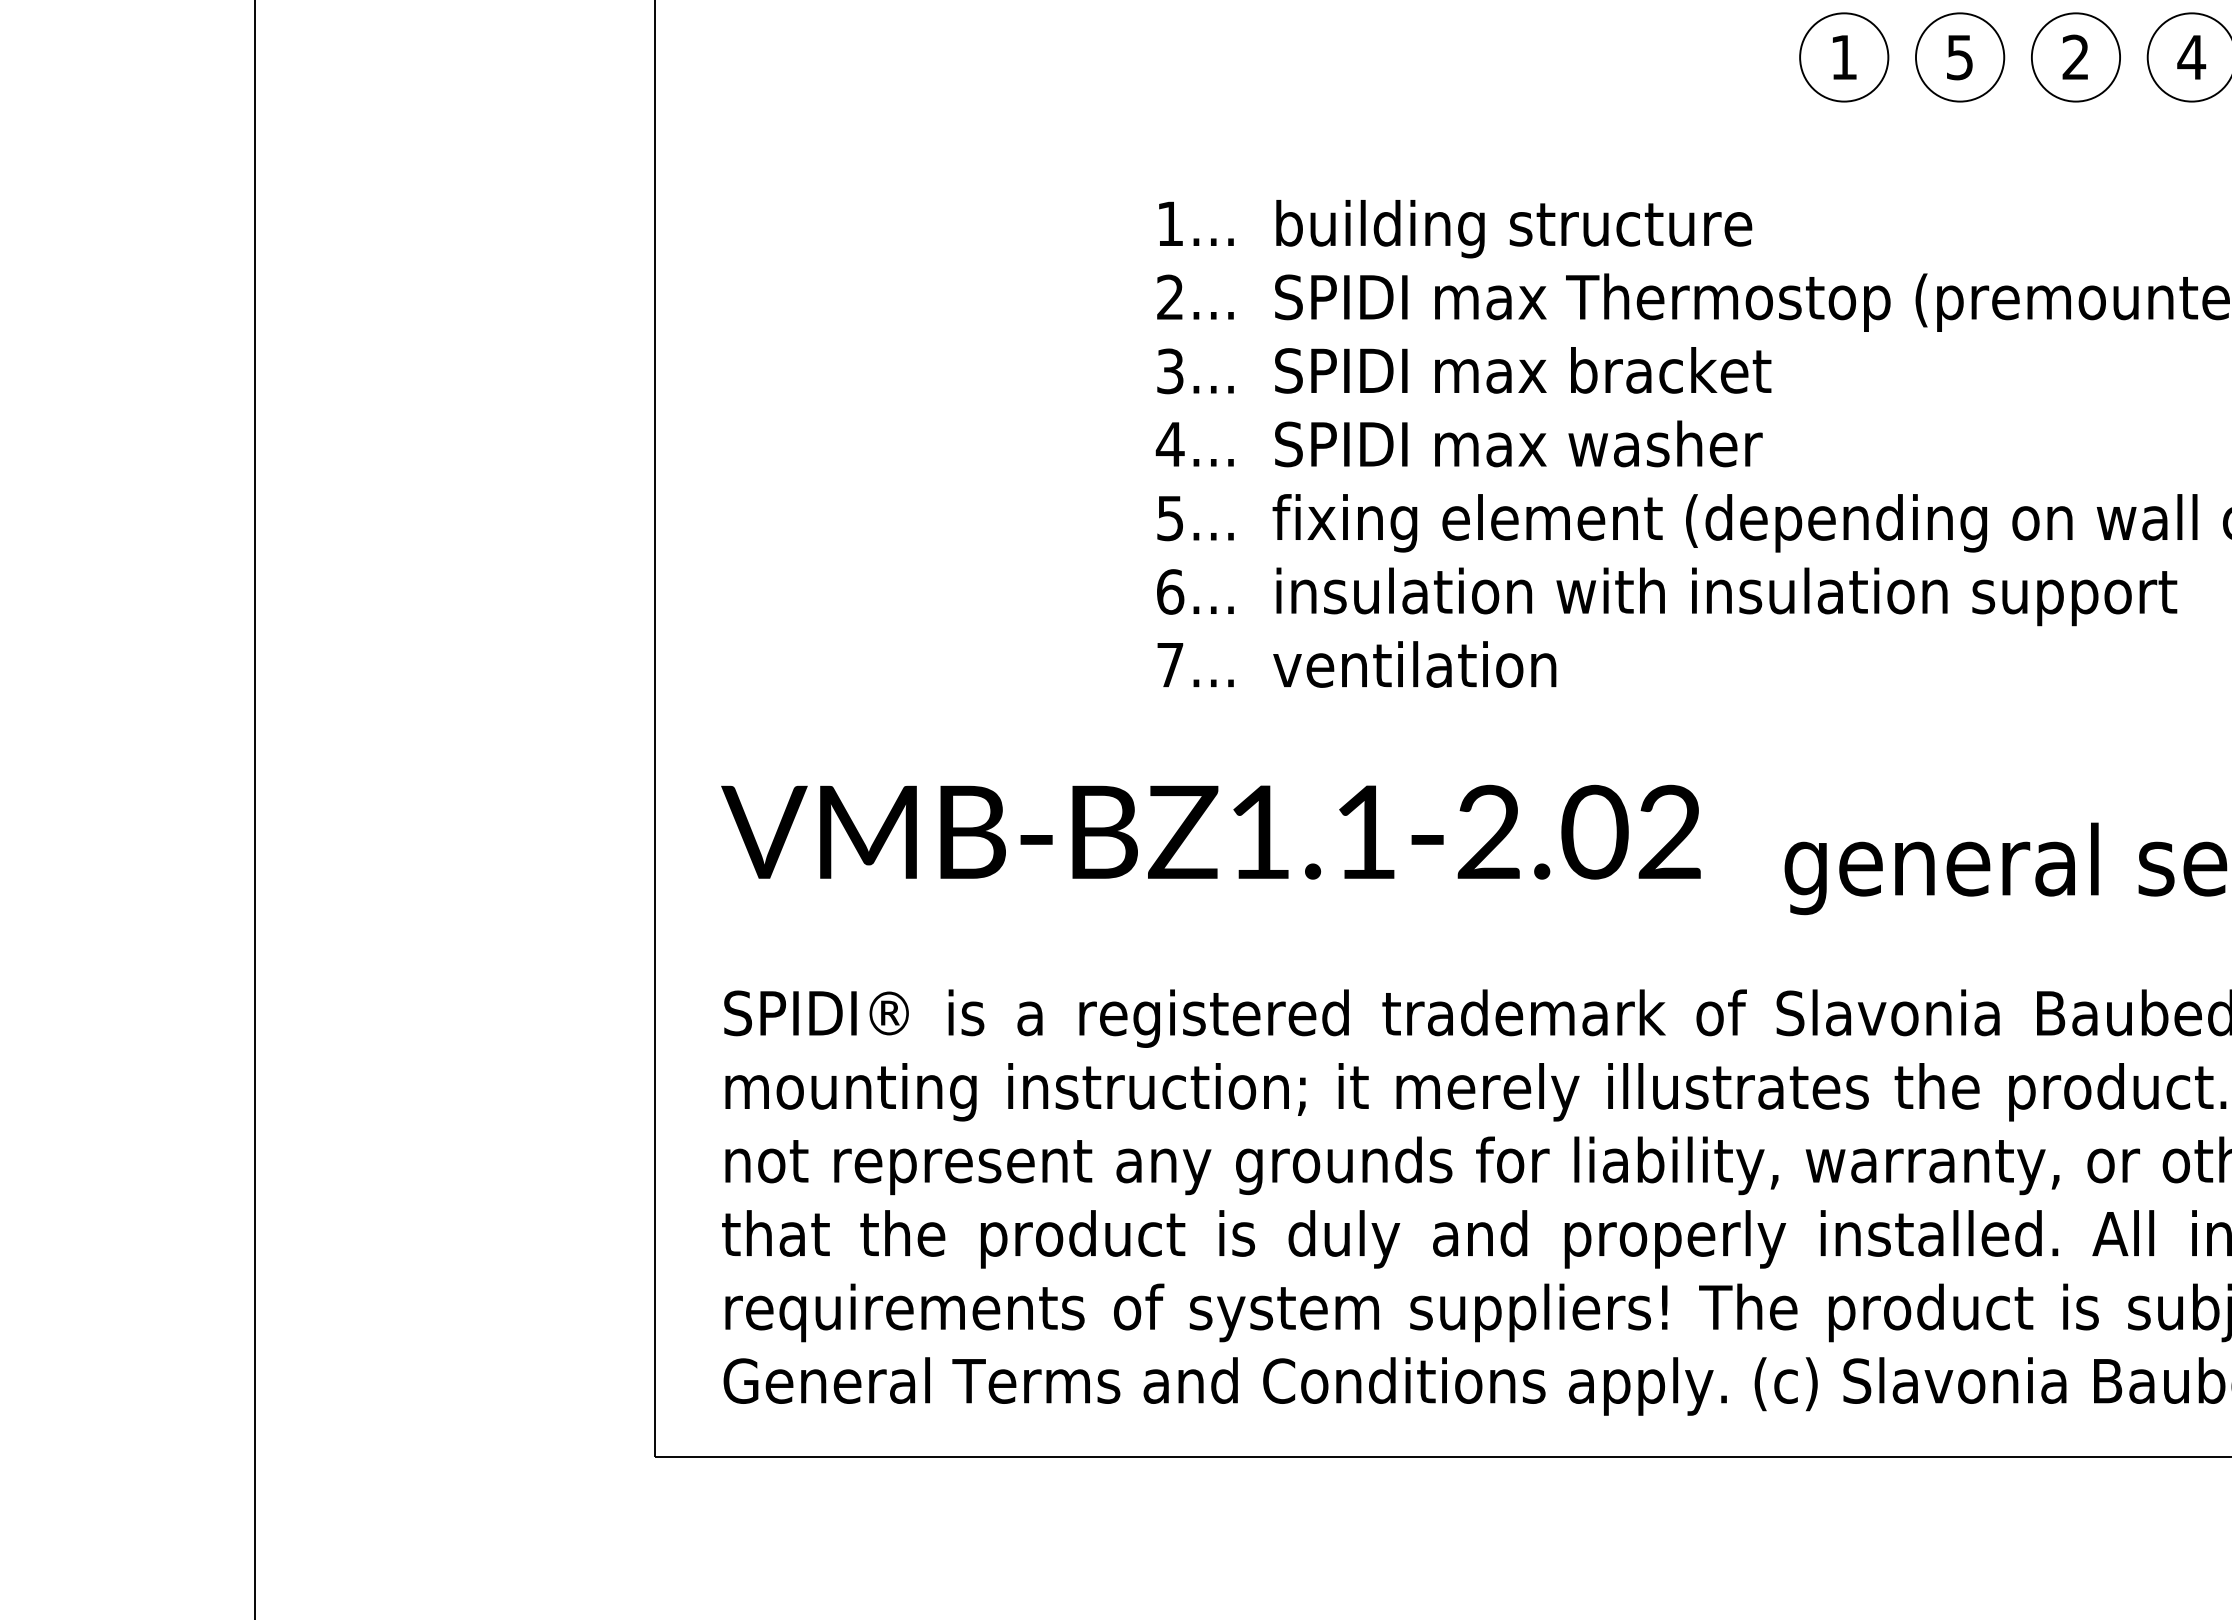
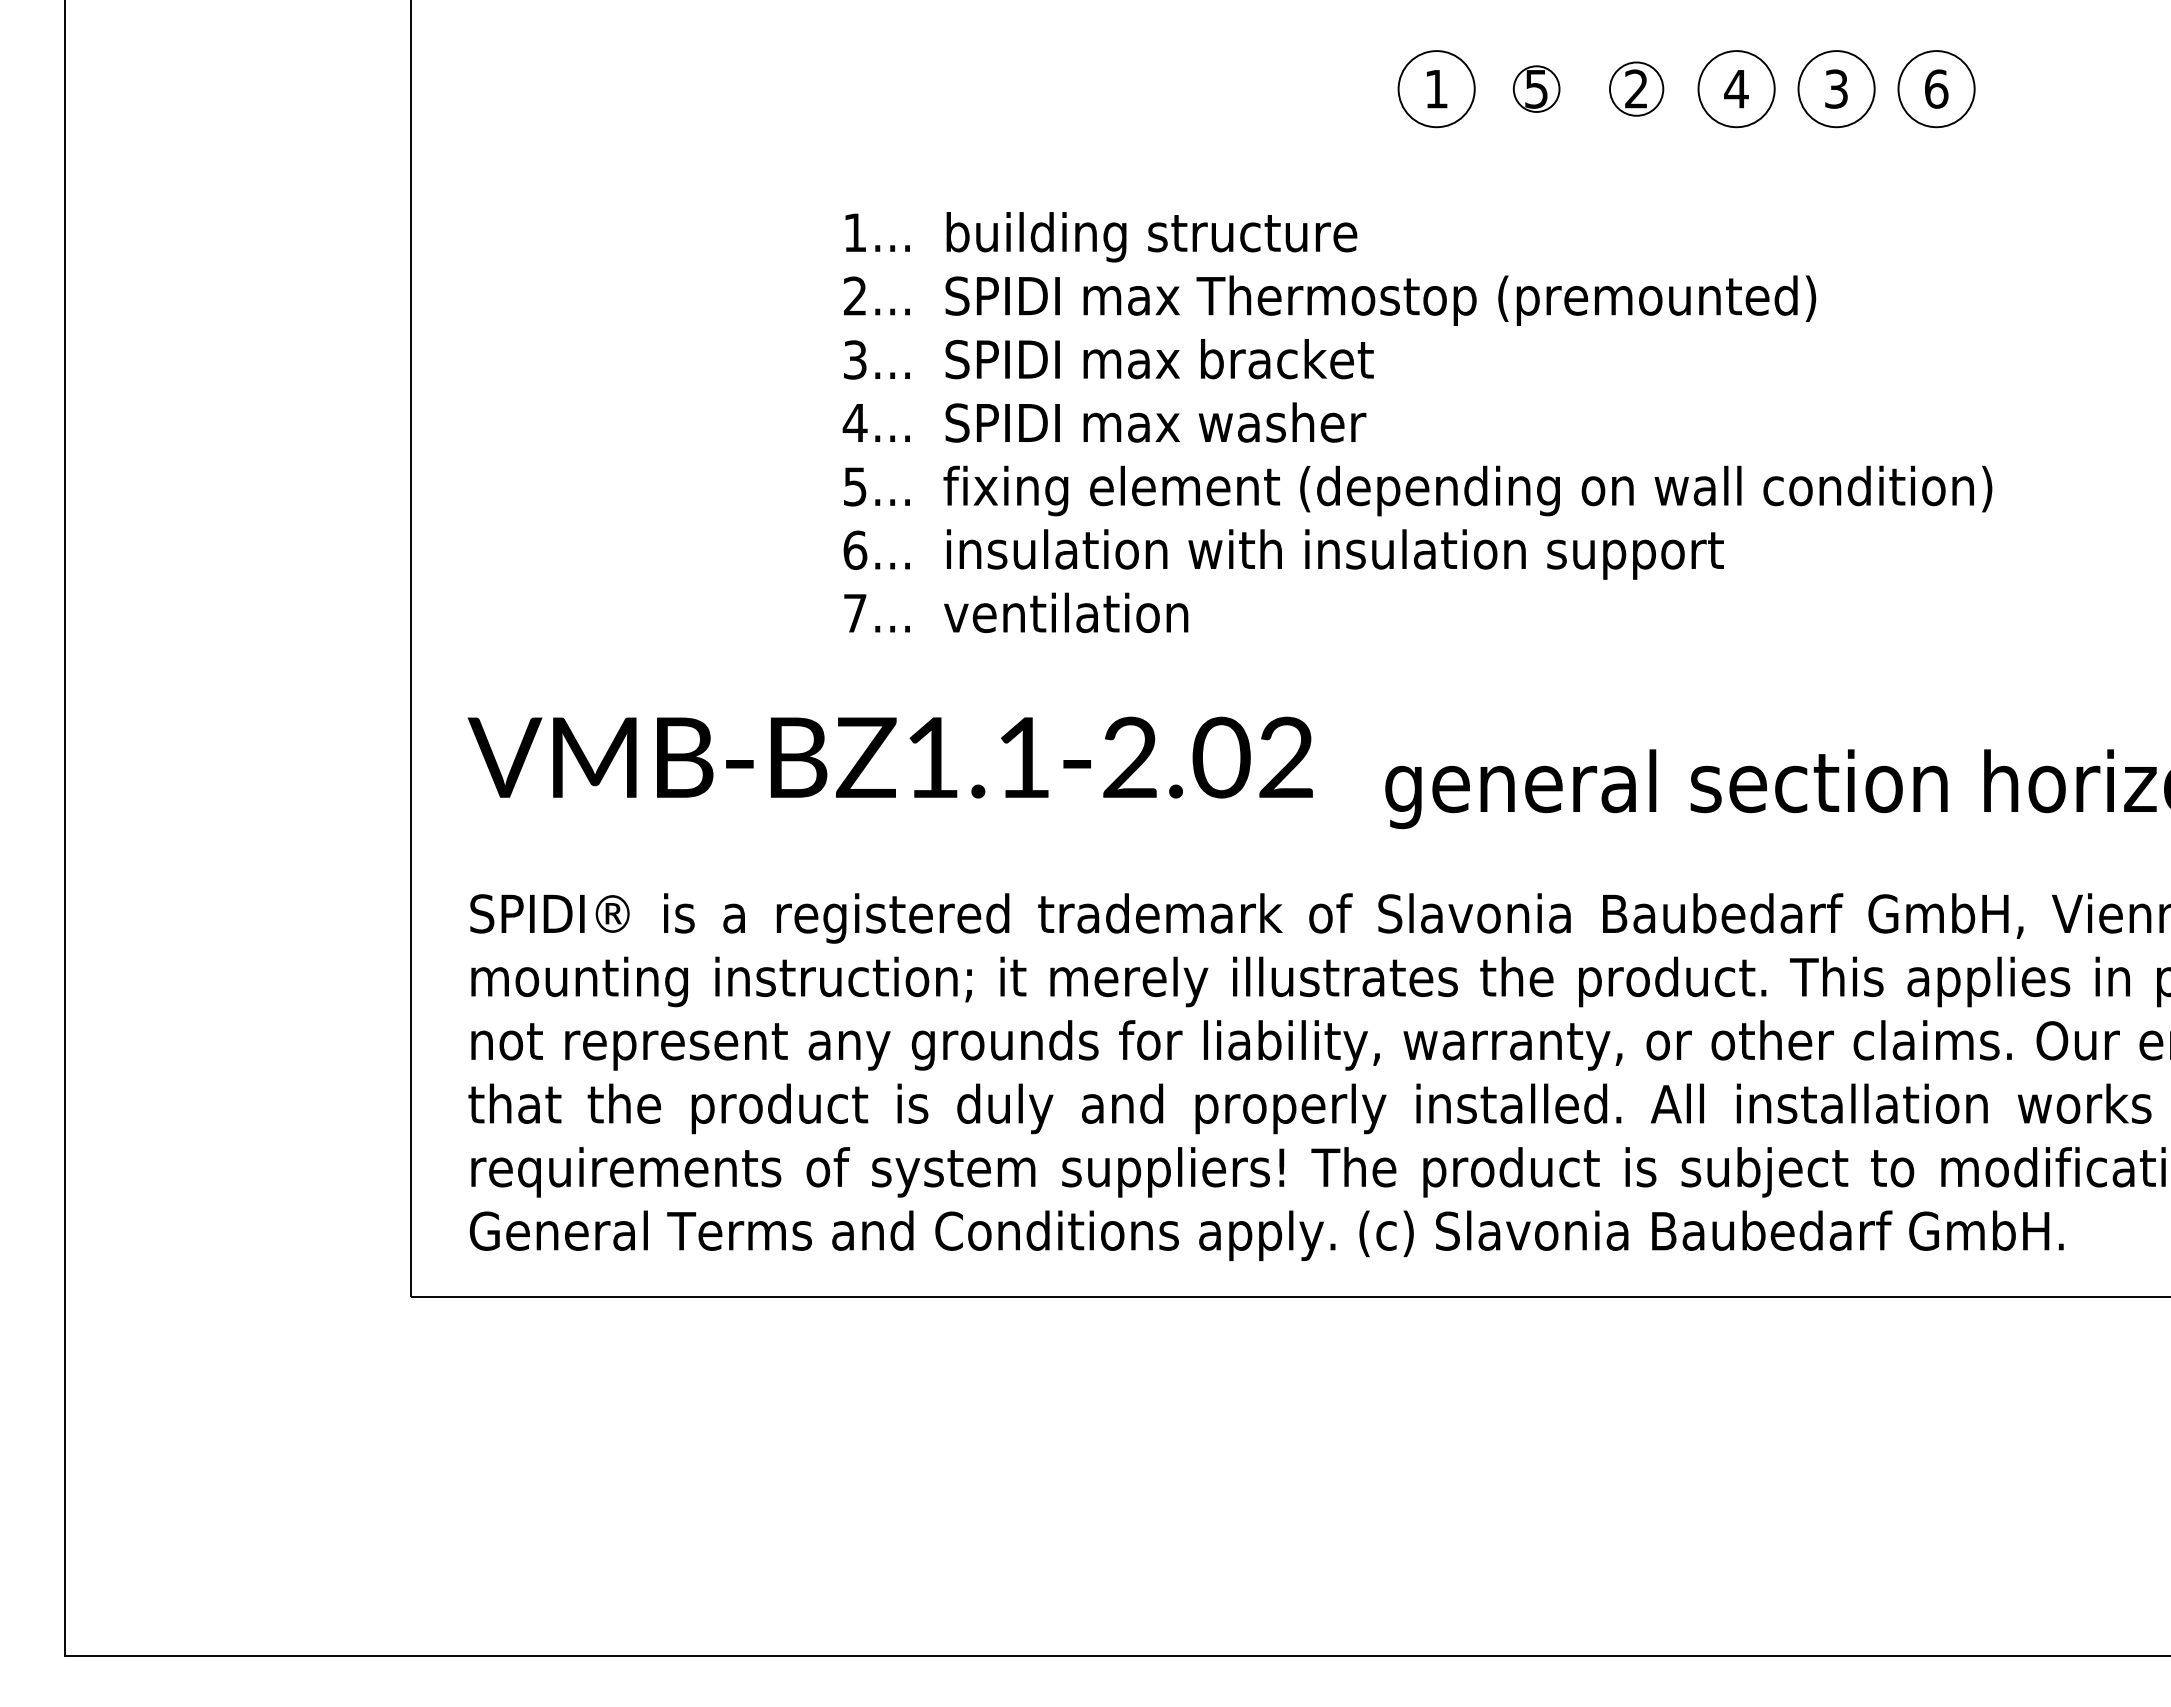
circle: (1959, 57) -> (1536, 89), size x0.6
circle: (2075, 57) -> (1636, 89), size x0.7

